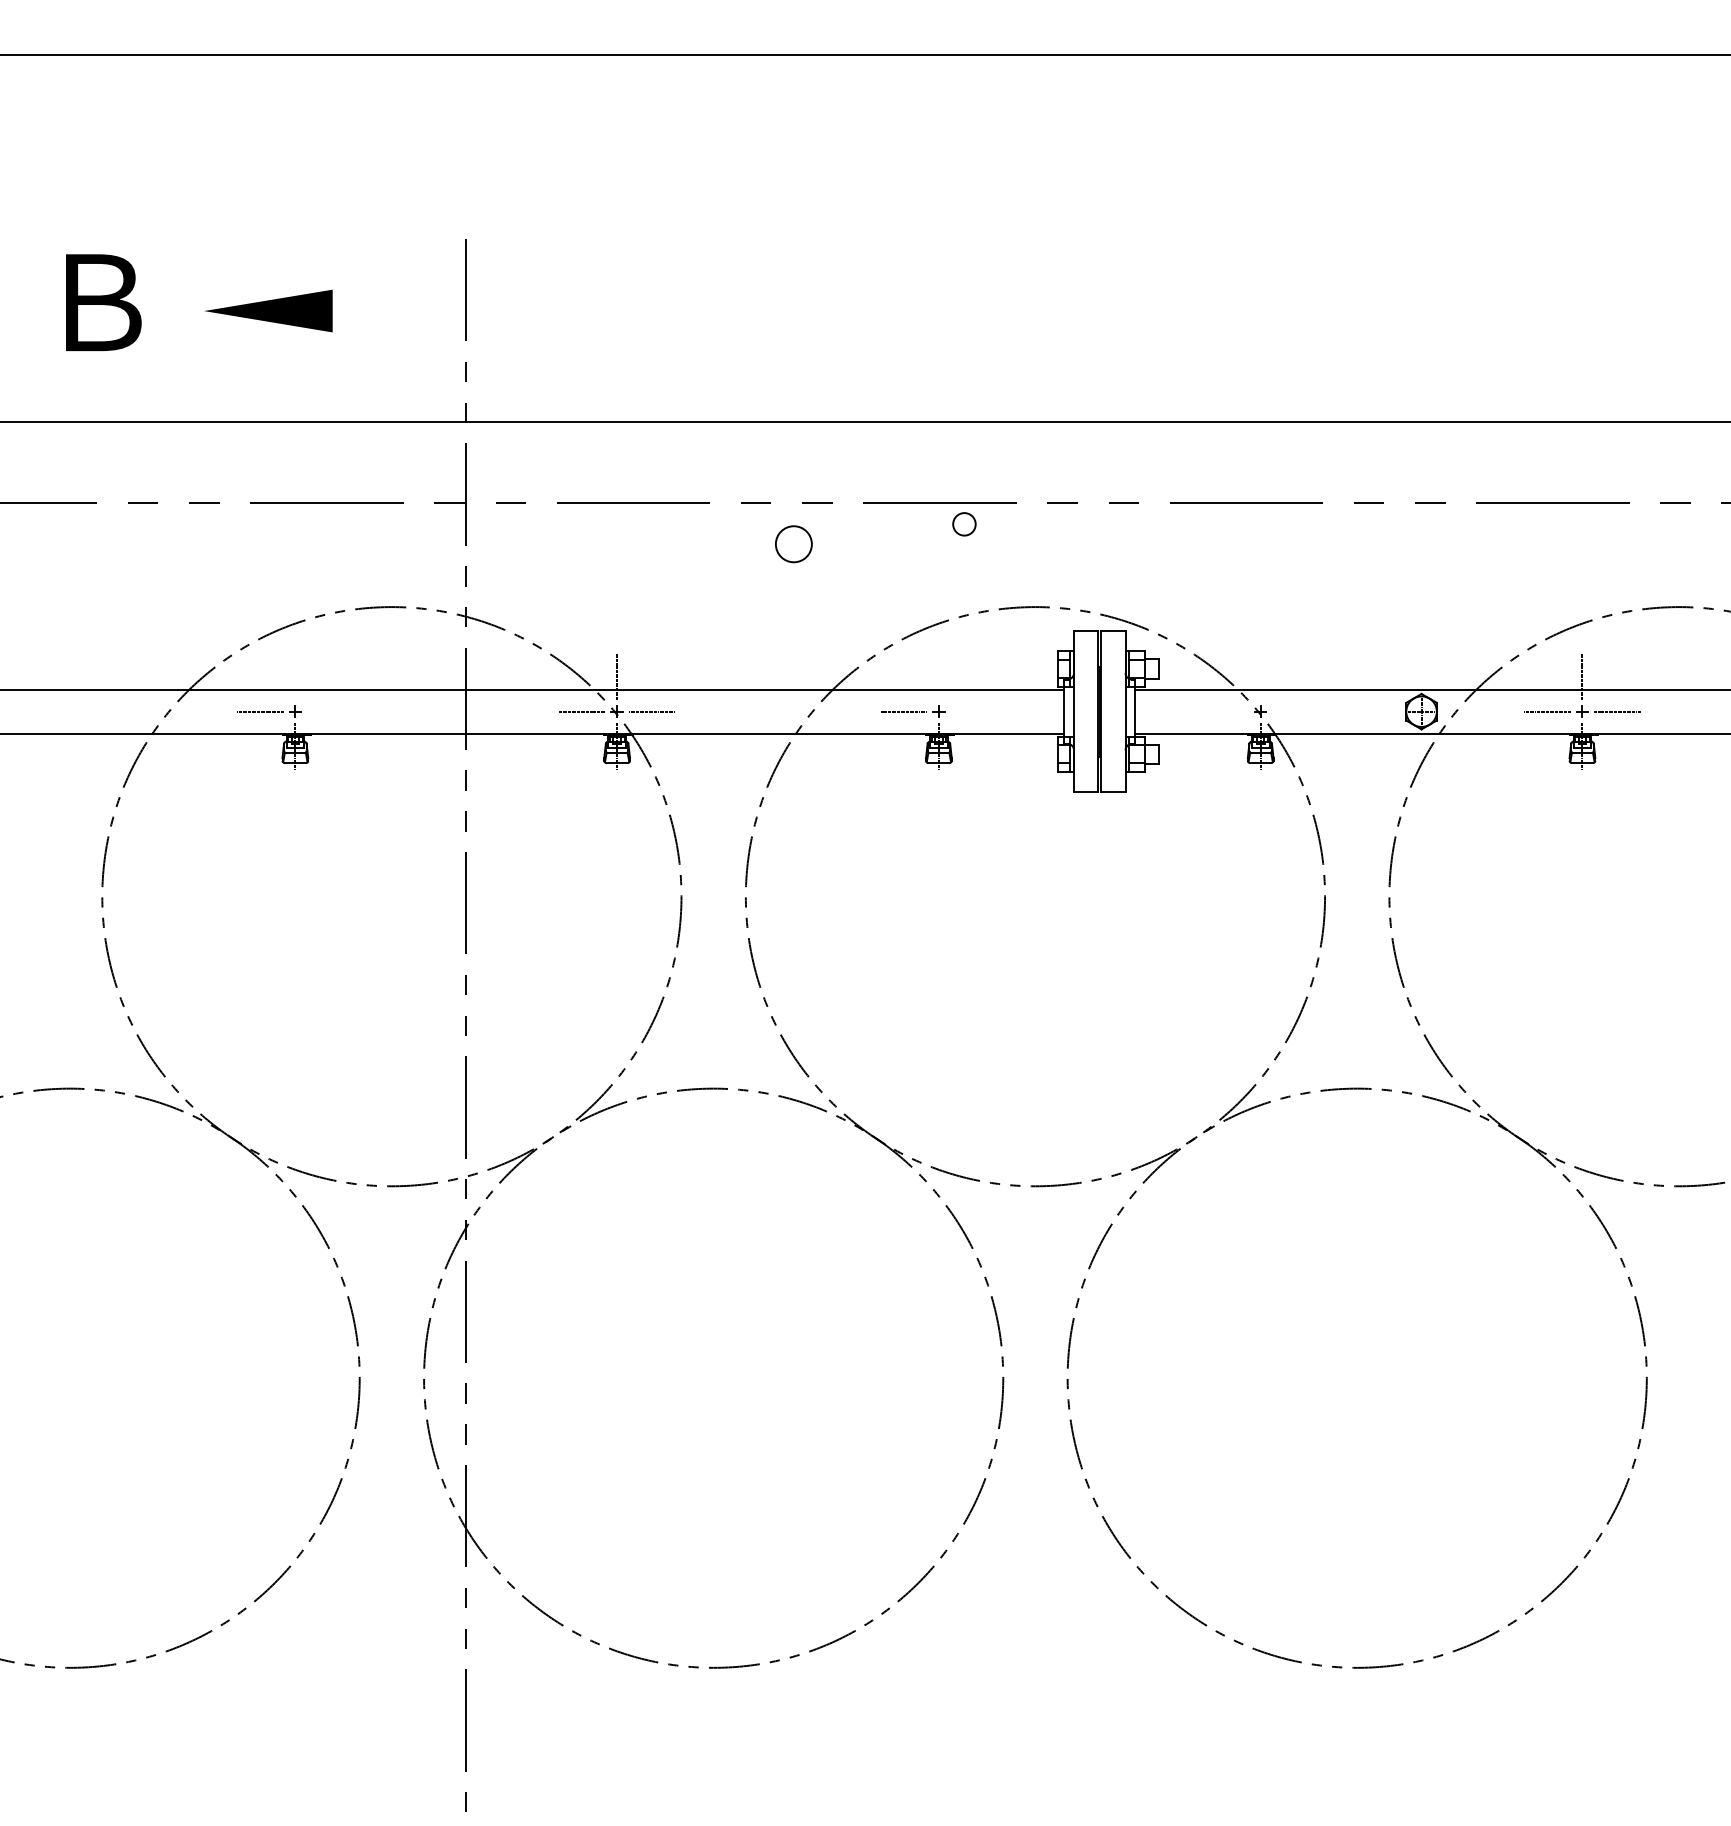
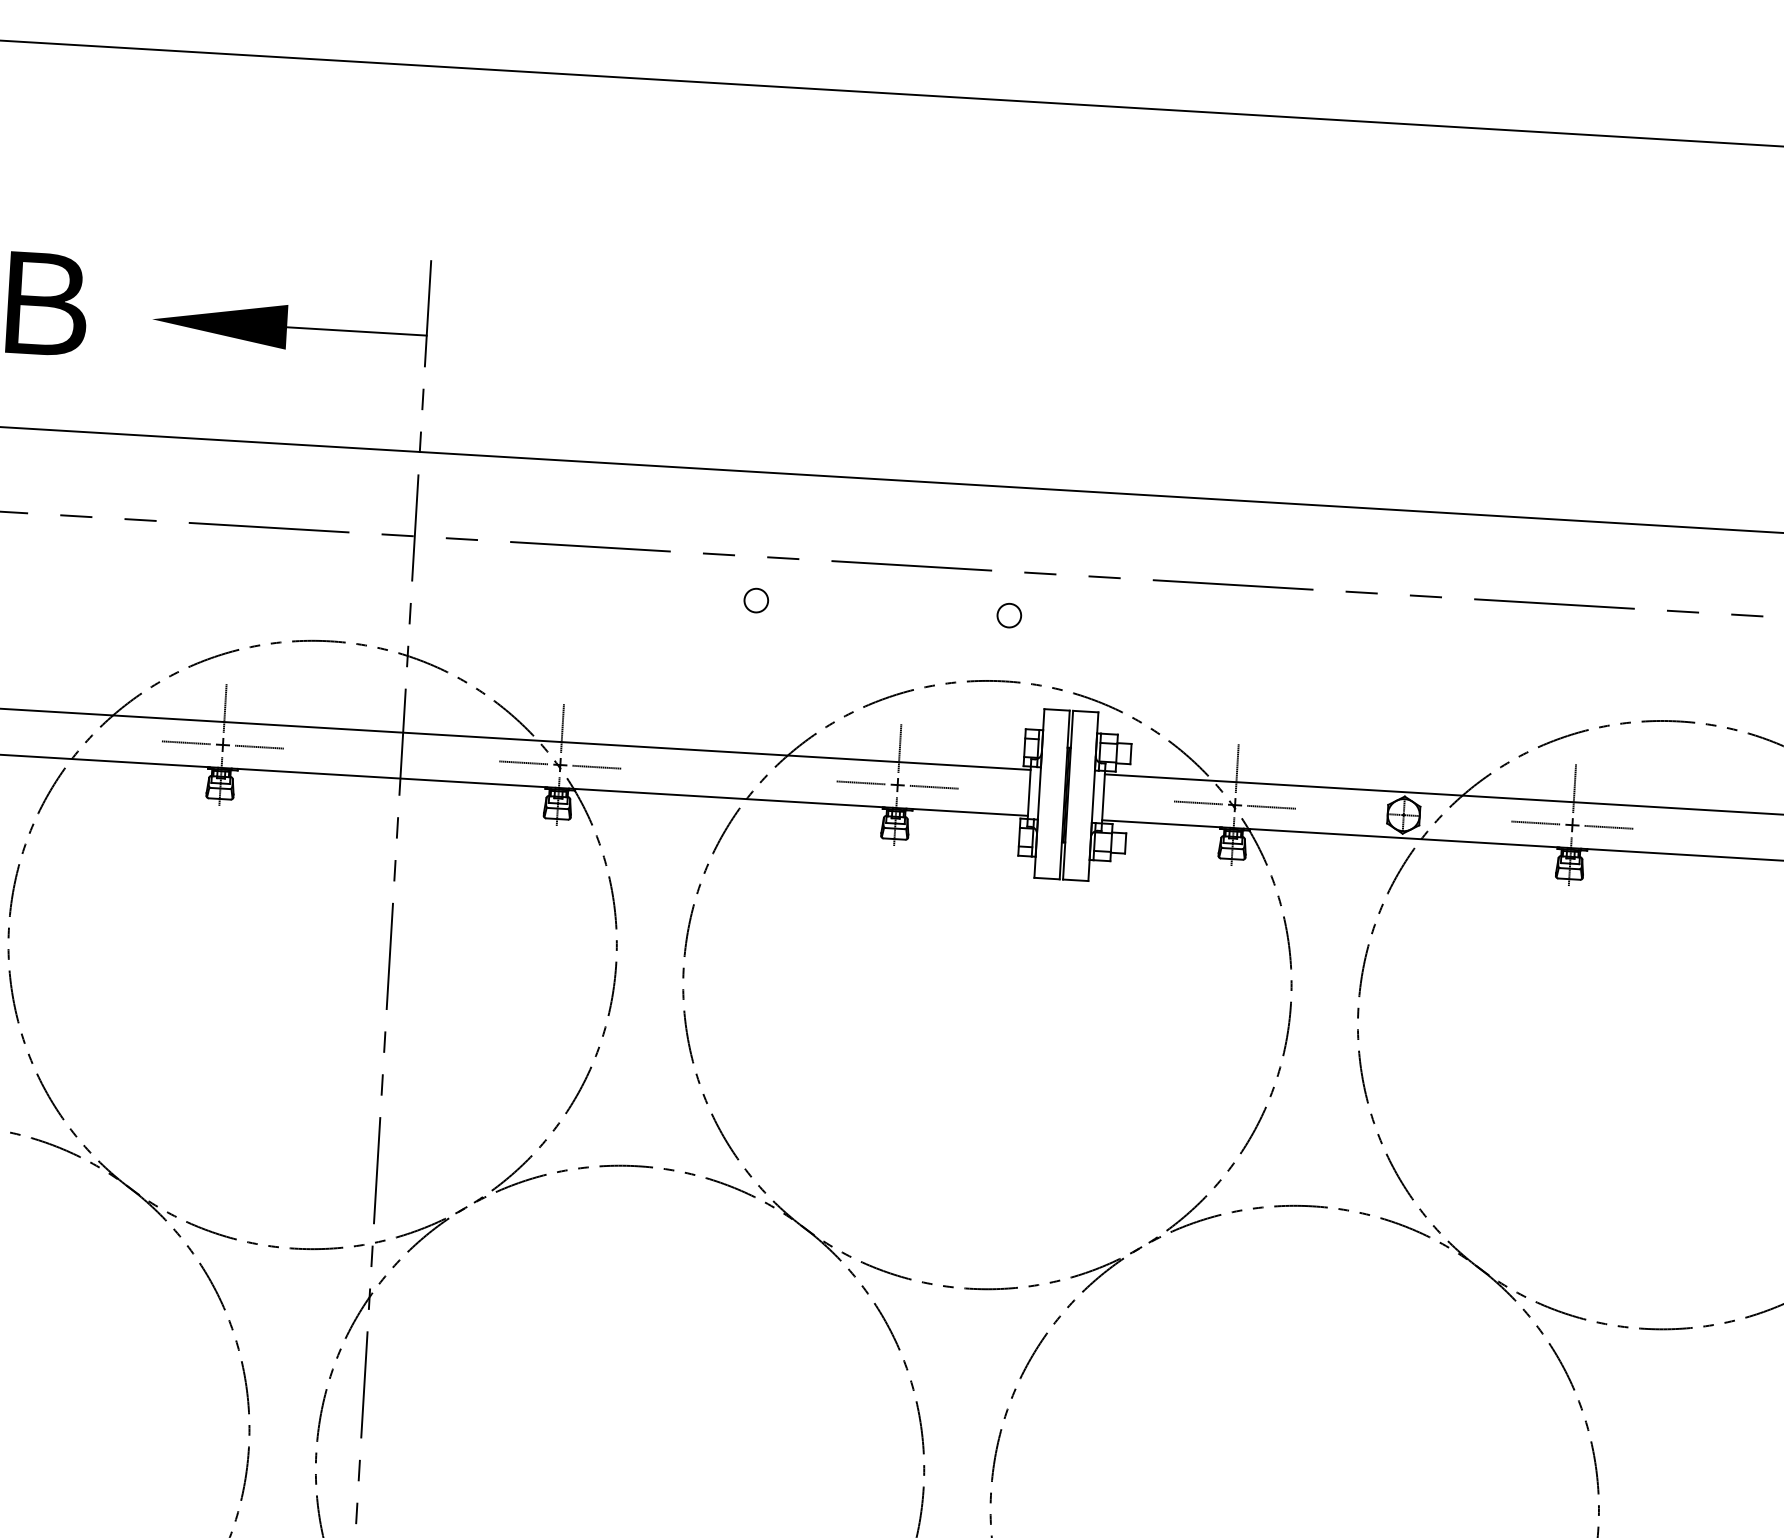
line: (398, 311) -> (356, 331), added
circle: (964, 524) -> (1009, 615), moved
circle: (794, 544) -> (756, 600), size x0.62
line: (295, 676) -> (225, 708), added
line: (938, 676) -> (899, 748), added
line: (1260, 676) -> (1237, 768), added
line: (329, 711) -> (258, 746), added
line: (973, 711) -> (933, 787), added
line: (1225, 711) -> (1198, 802), added
line: (1295, 711) -> (1271, 807), added

